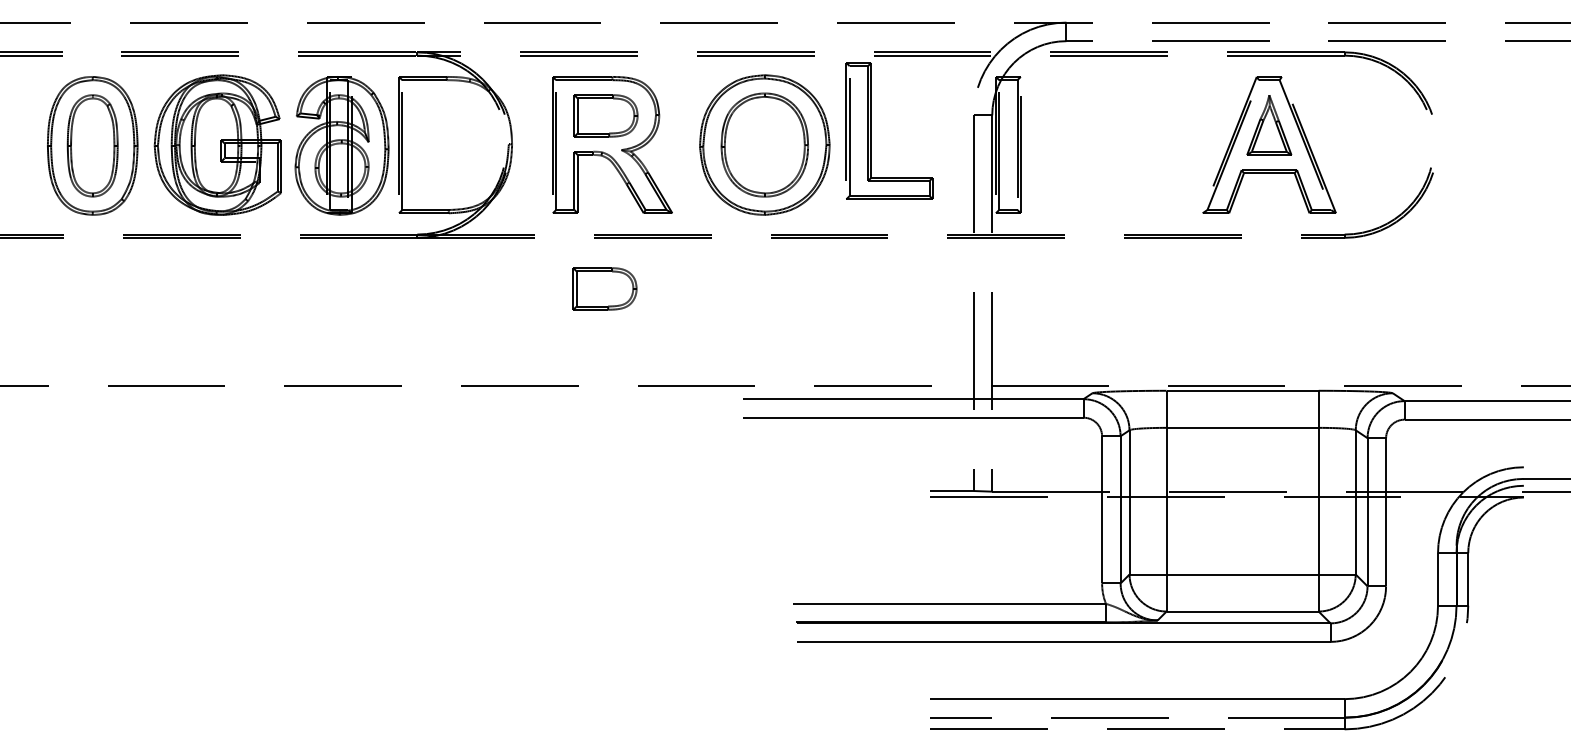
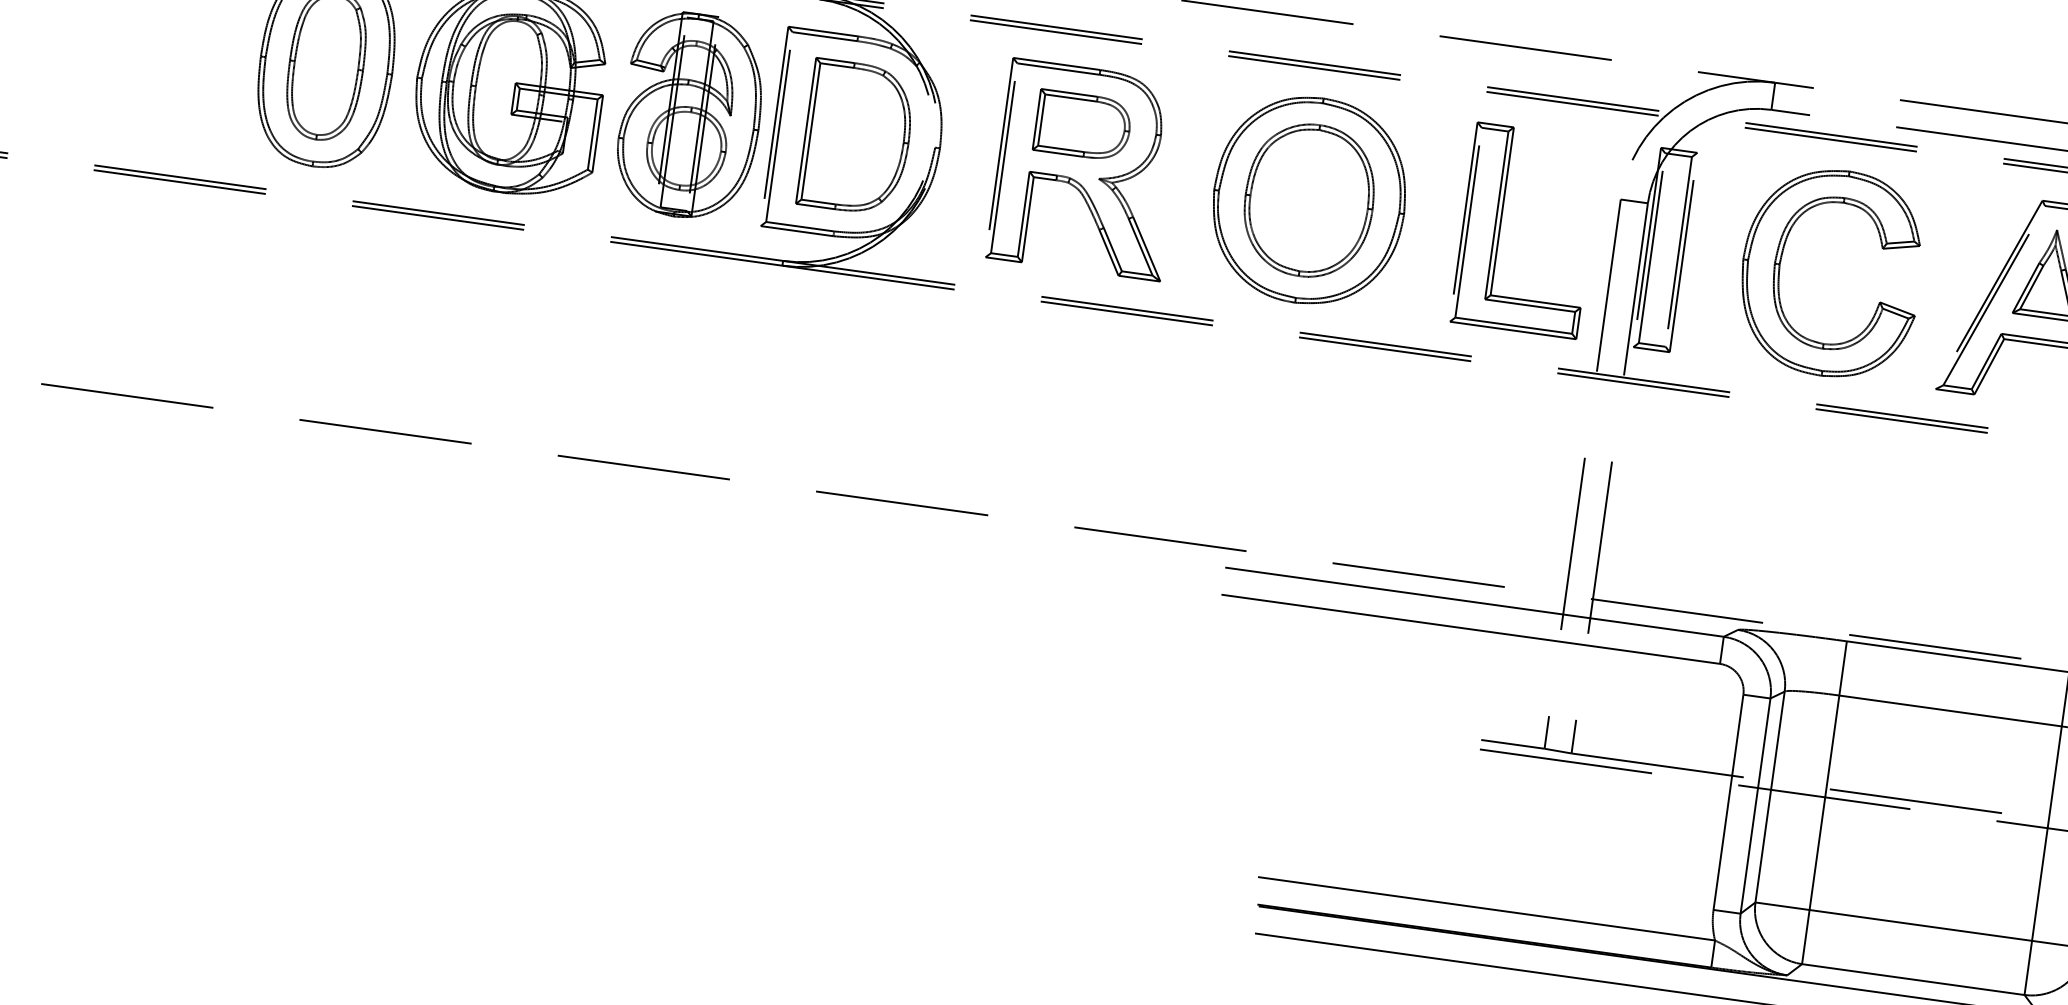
part: (871, 130) -> (1500, 226), moved
part: (455, 144) -> (857, 136), added
part: (1087, 144) -> (1781, 265), added
part: (604, 288) -> (1045, 377), removed

